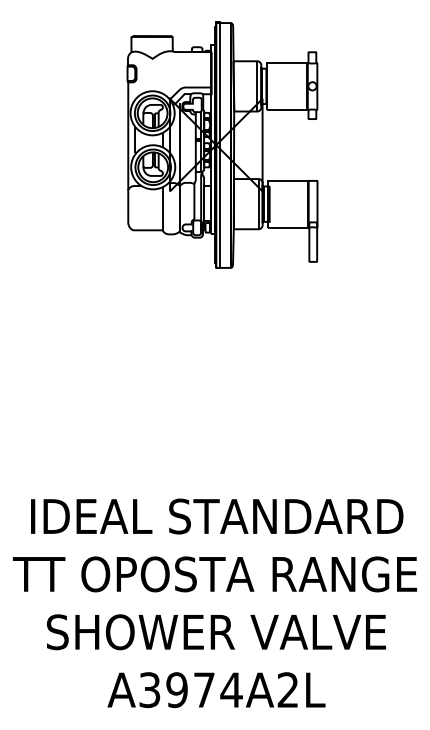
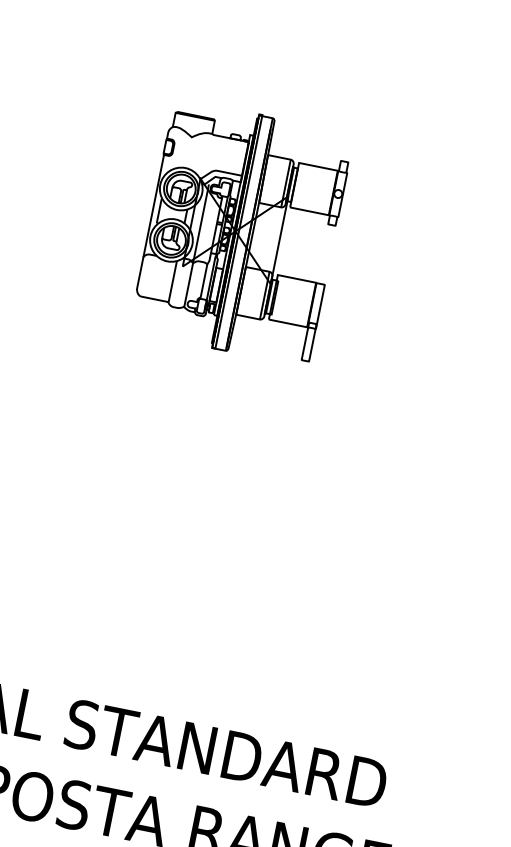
part: (222, 144) -> (241, 231), size x0.7

